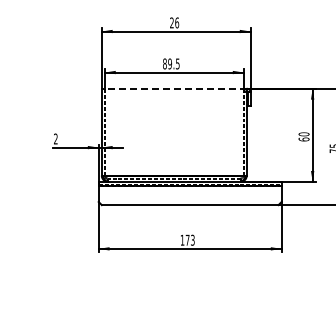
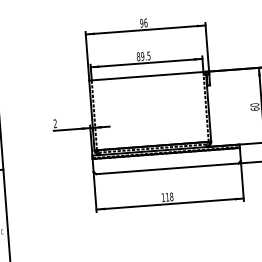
text: (171, 22) -> (141, 23), 26 -> 96
line: (173, 88) -> (146, 76), dashed -> solid
text: (189, 239) -> (168, 196), 173 -> 118

